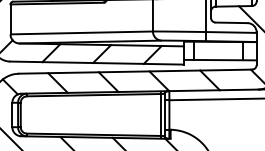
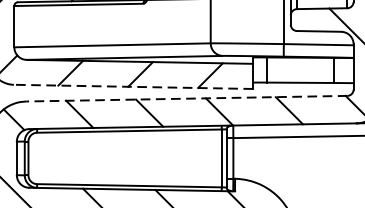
line: (96, 63) -> (132, 87), solid -> dashed
line: (135, 71) -> (186, 98), solid -> dashed

